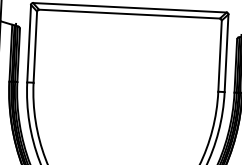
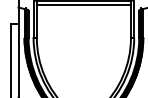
line: (128, 23) -> (83, 5), added

